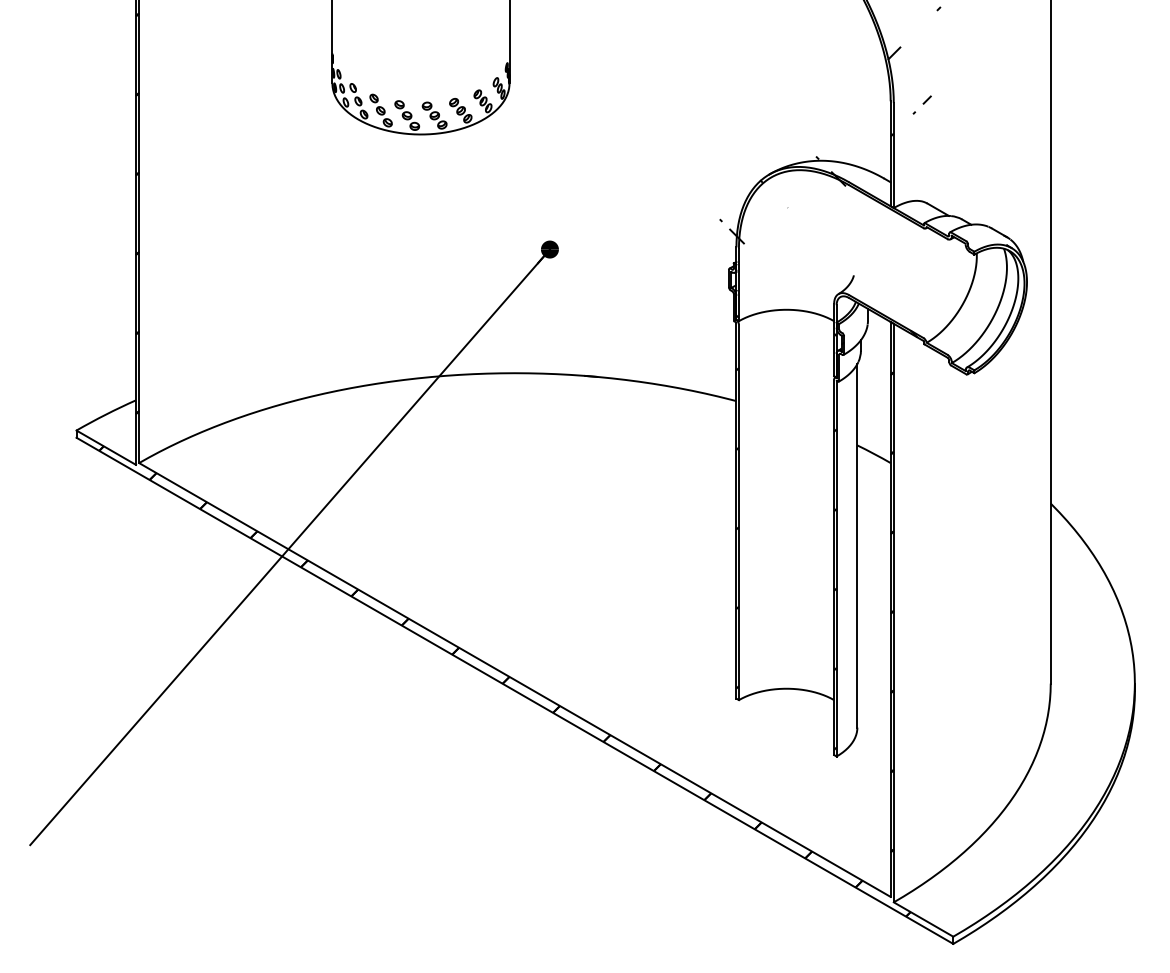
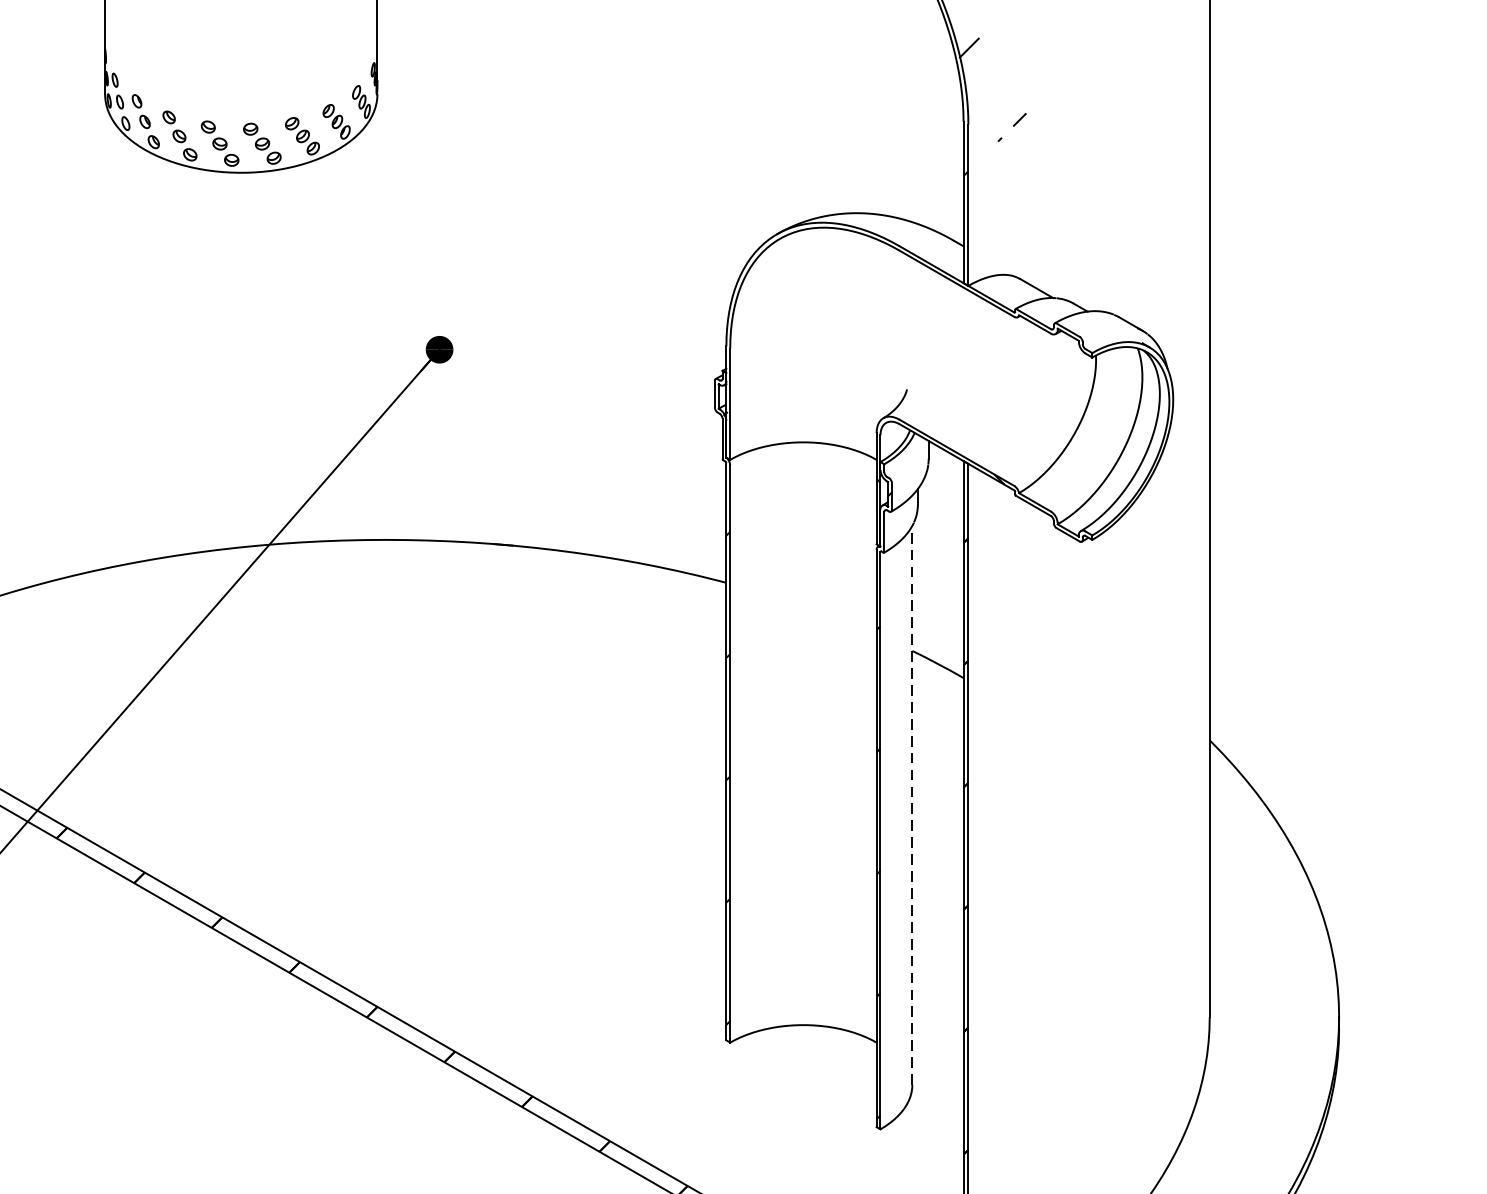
hatch: (782, 236) -> (797, 329), removed
line: (857, 545) -> (912, 804), solid -> dashed

